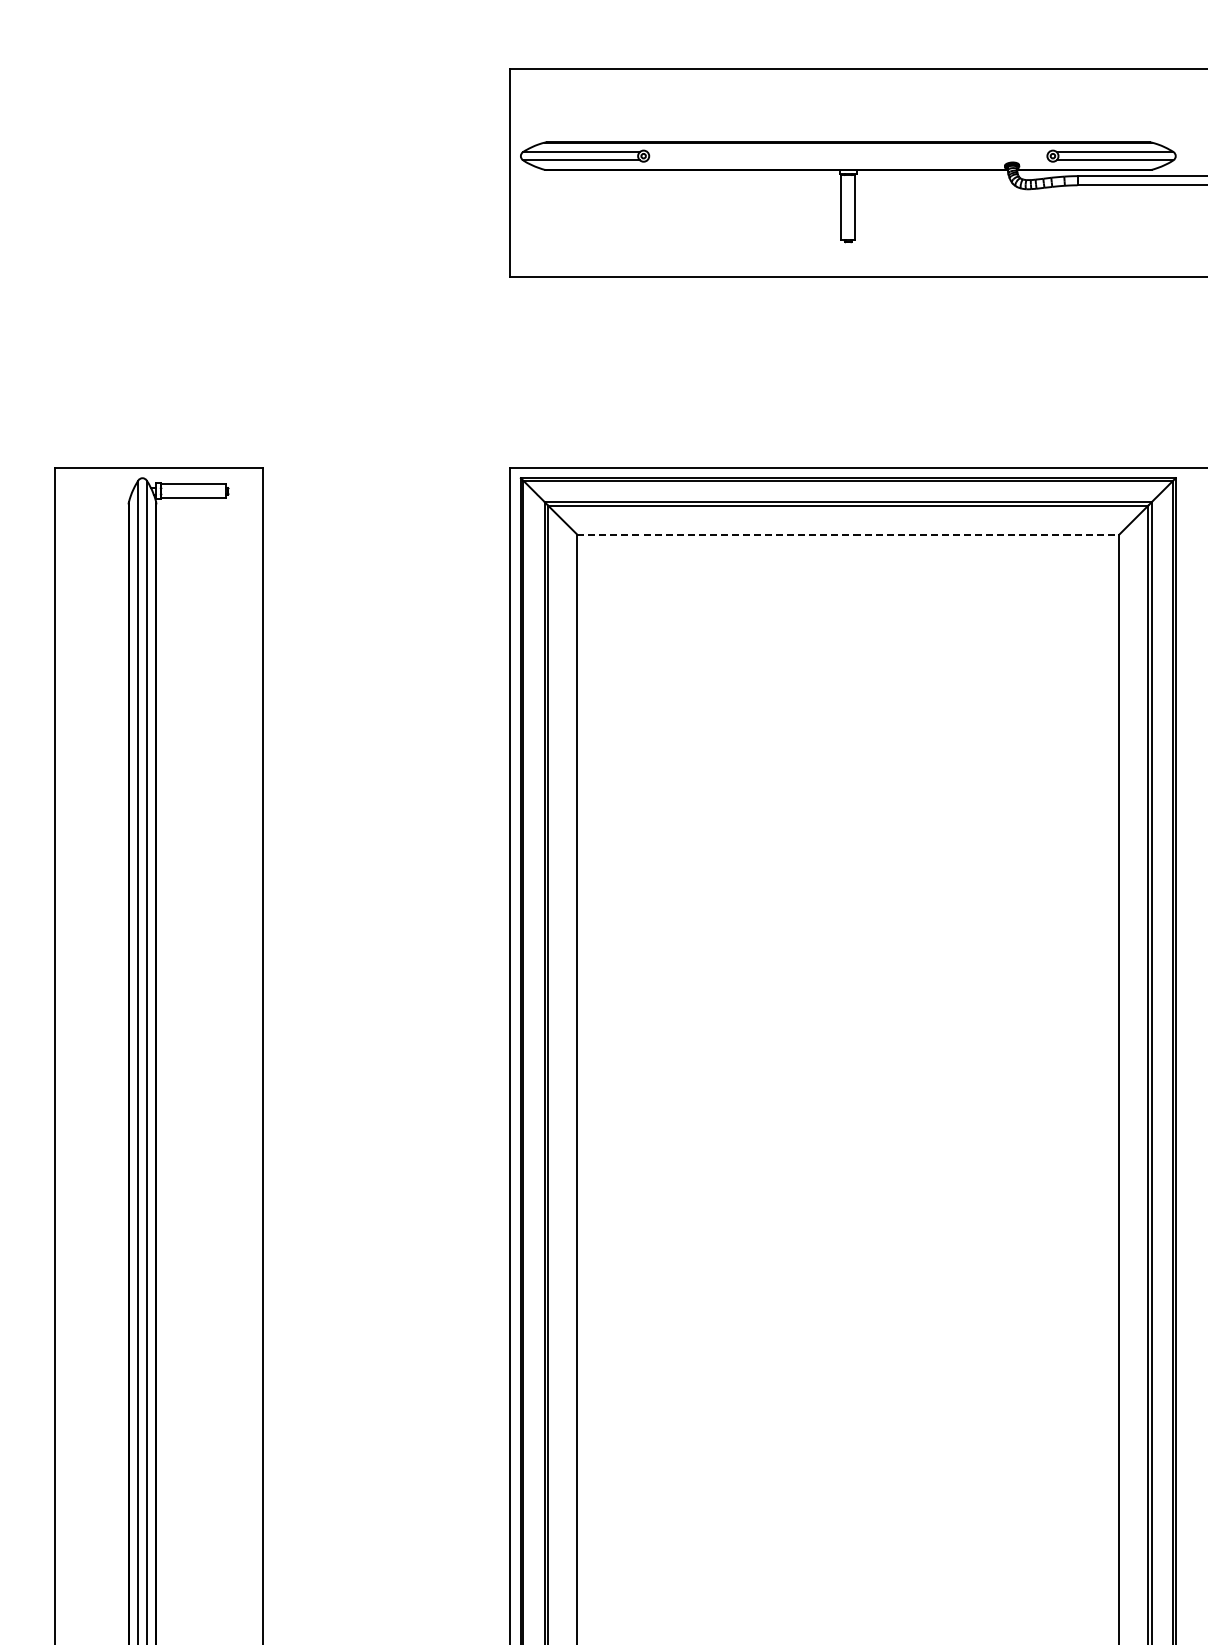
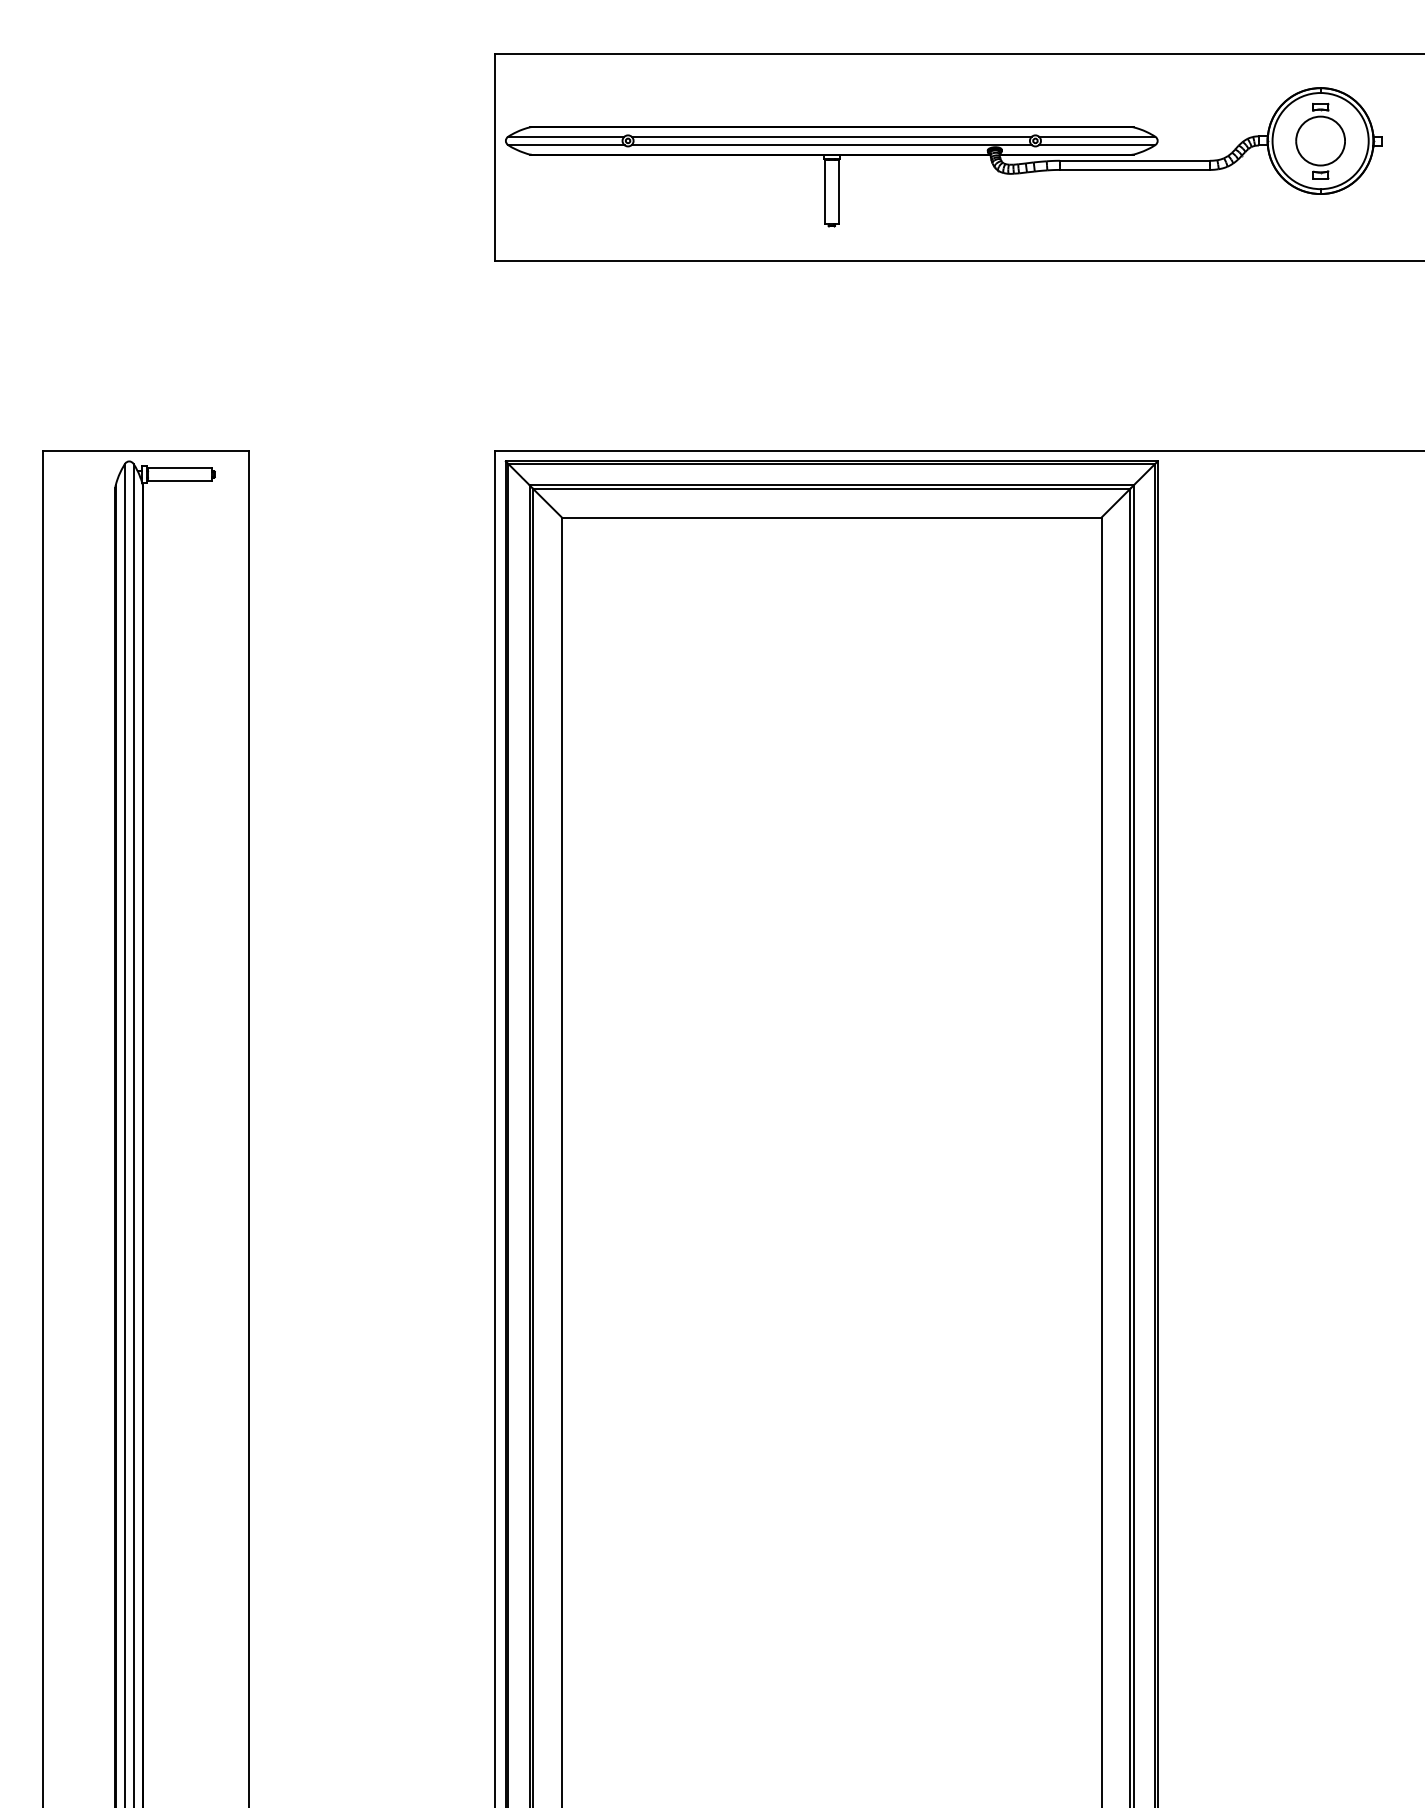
line: (848, 151) -> (831, 136), added
line: (848, 160) -> (831, 145), added
line: (848, 534) -> (831, 517), dashed -> solid

